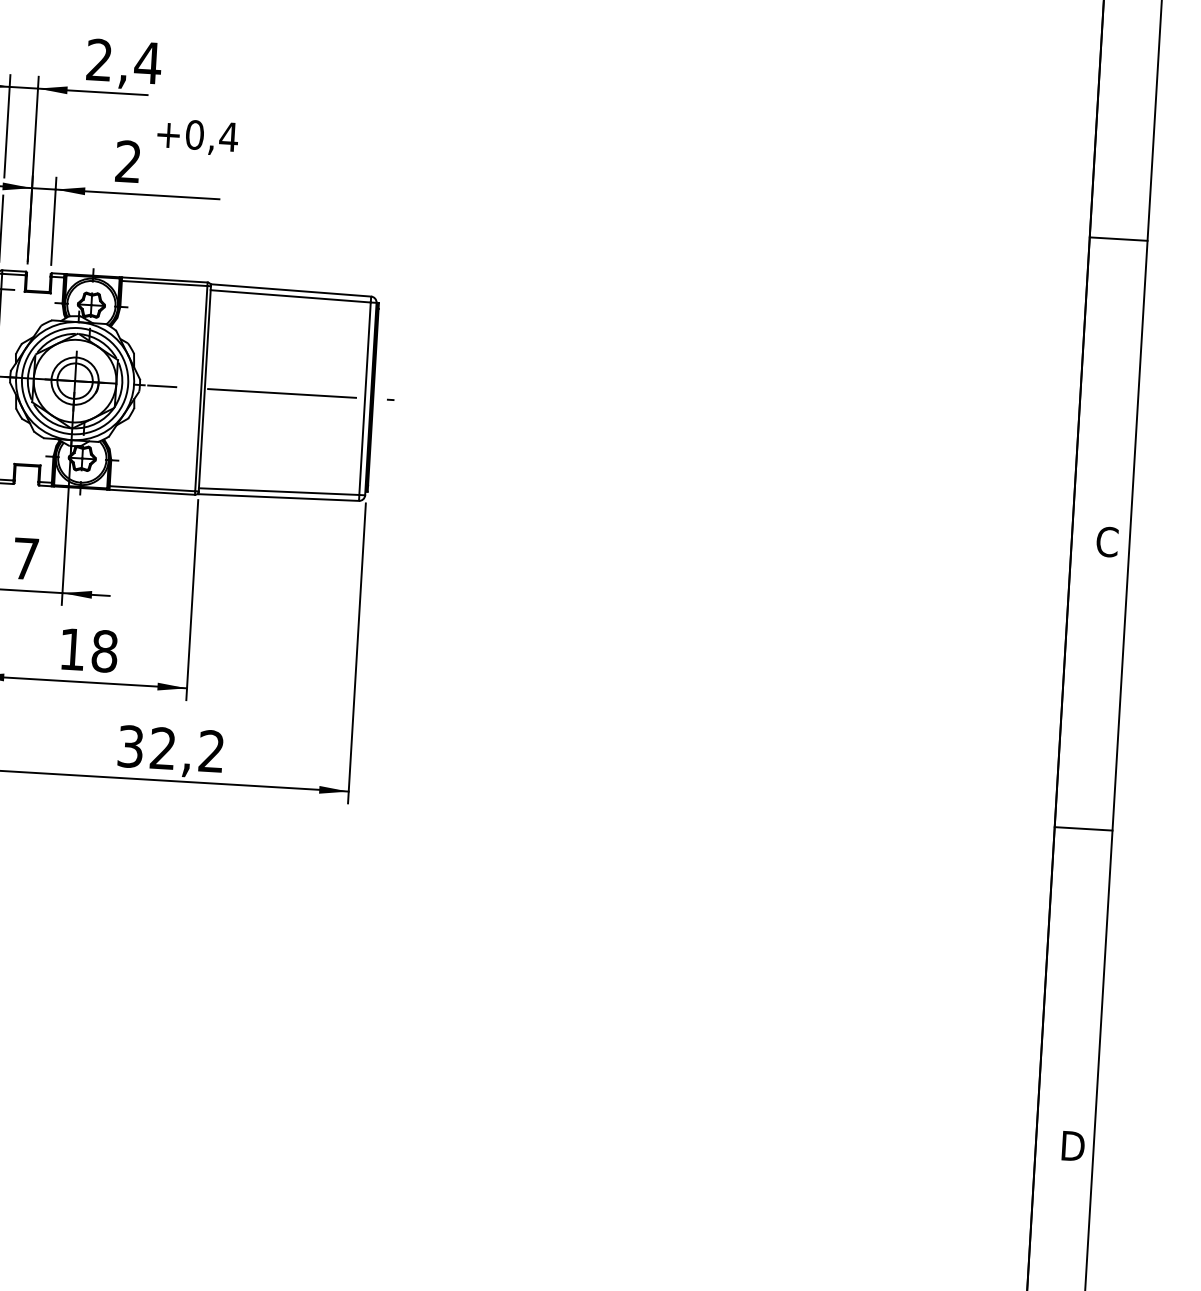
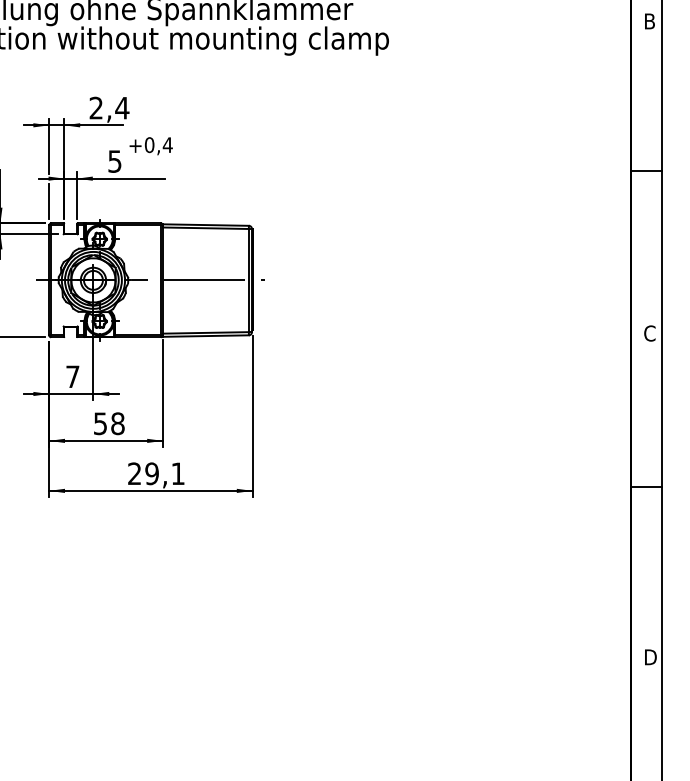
text: (127, 161) -> (114, 161), 2 -> 5
text: (72, 648) -> (100, 423), 18 -> 58
text: (171, 748) -> (156, 473), 32,2 -> 29,1

